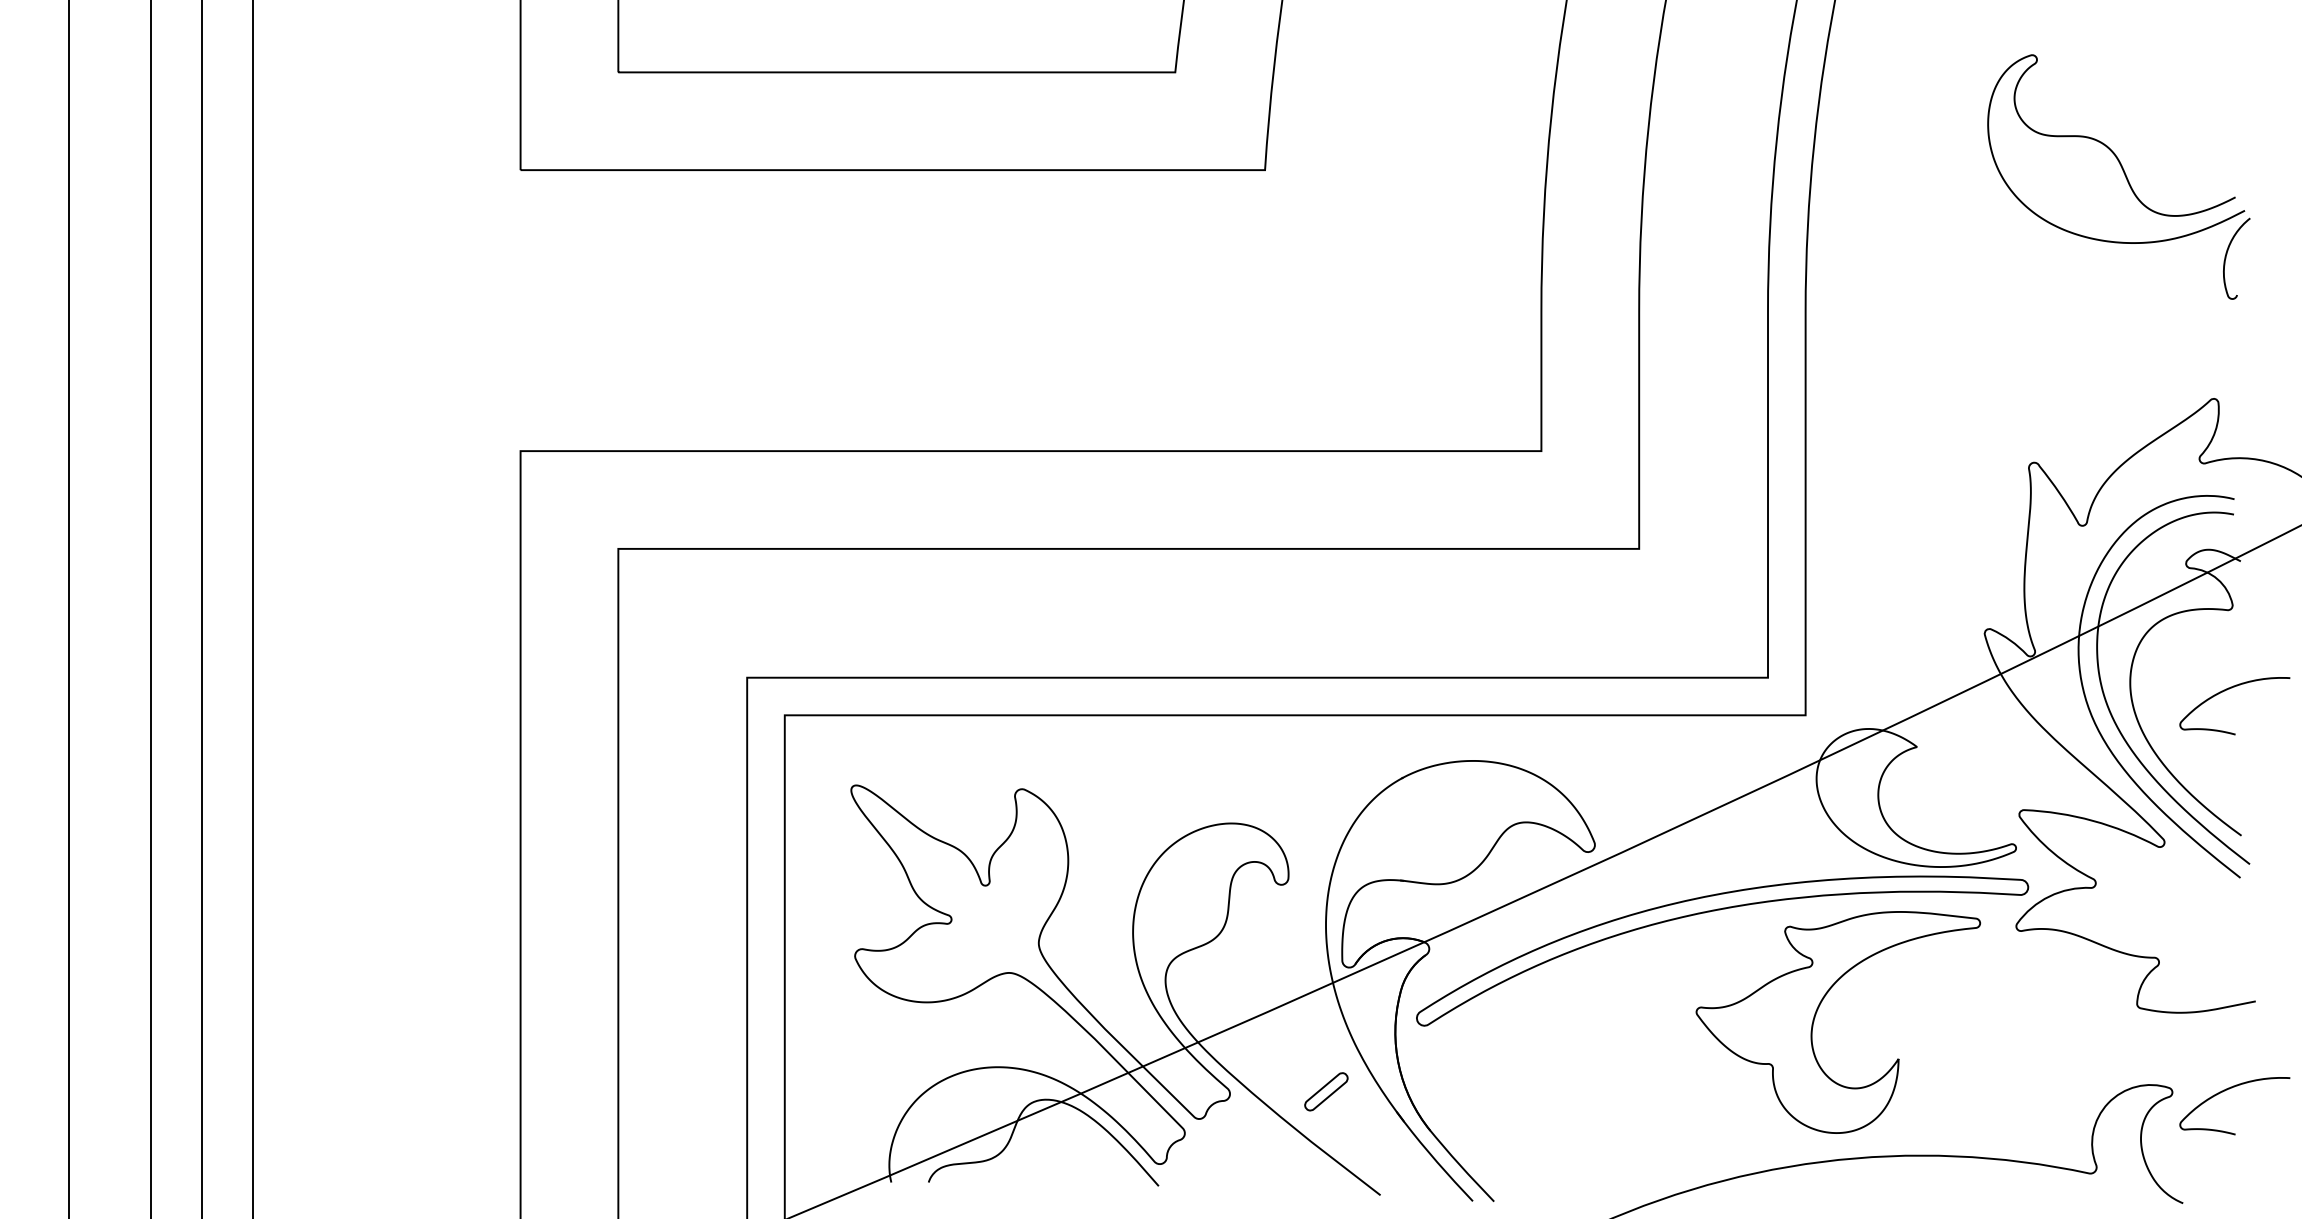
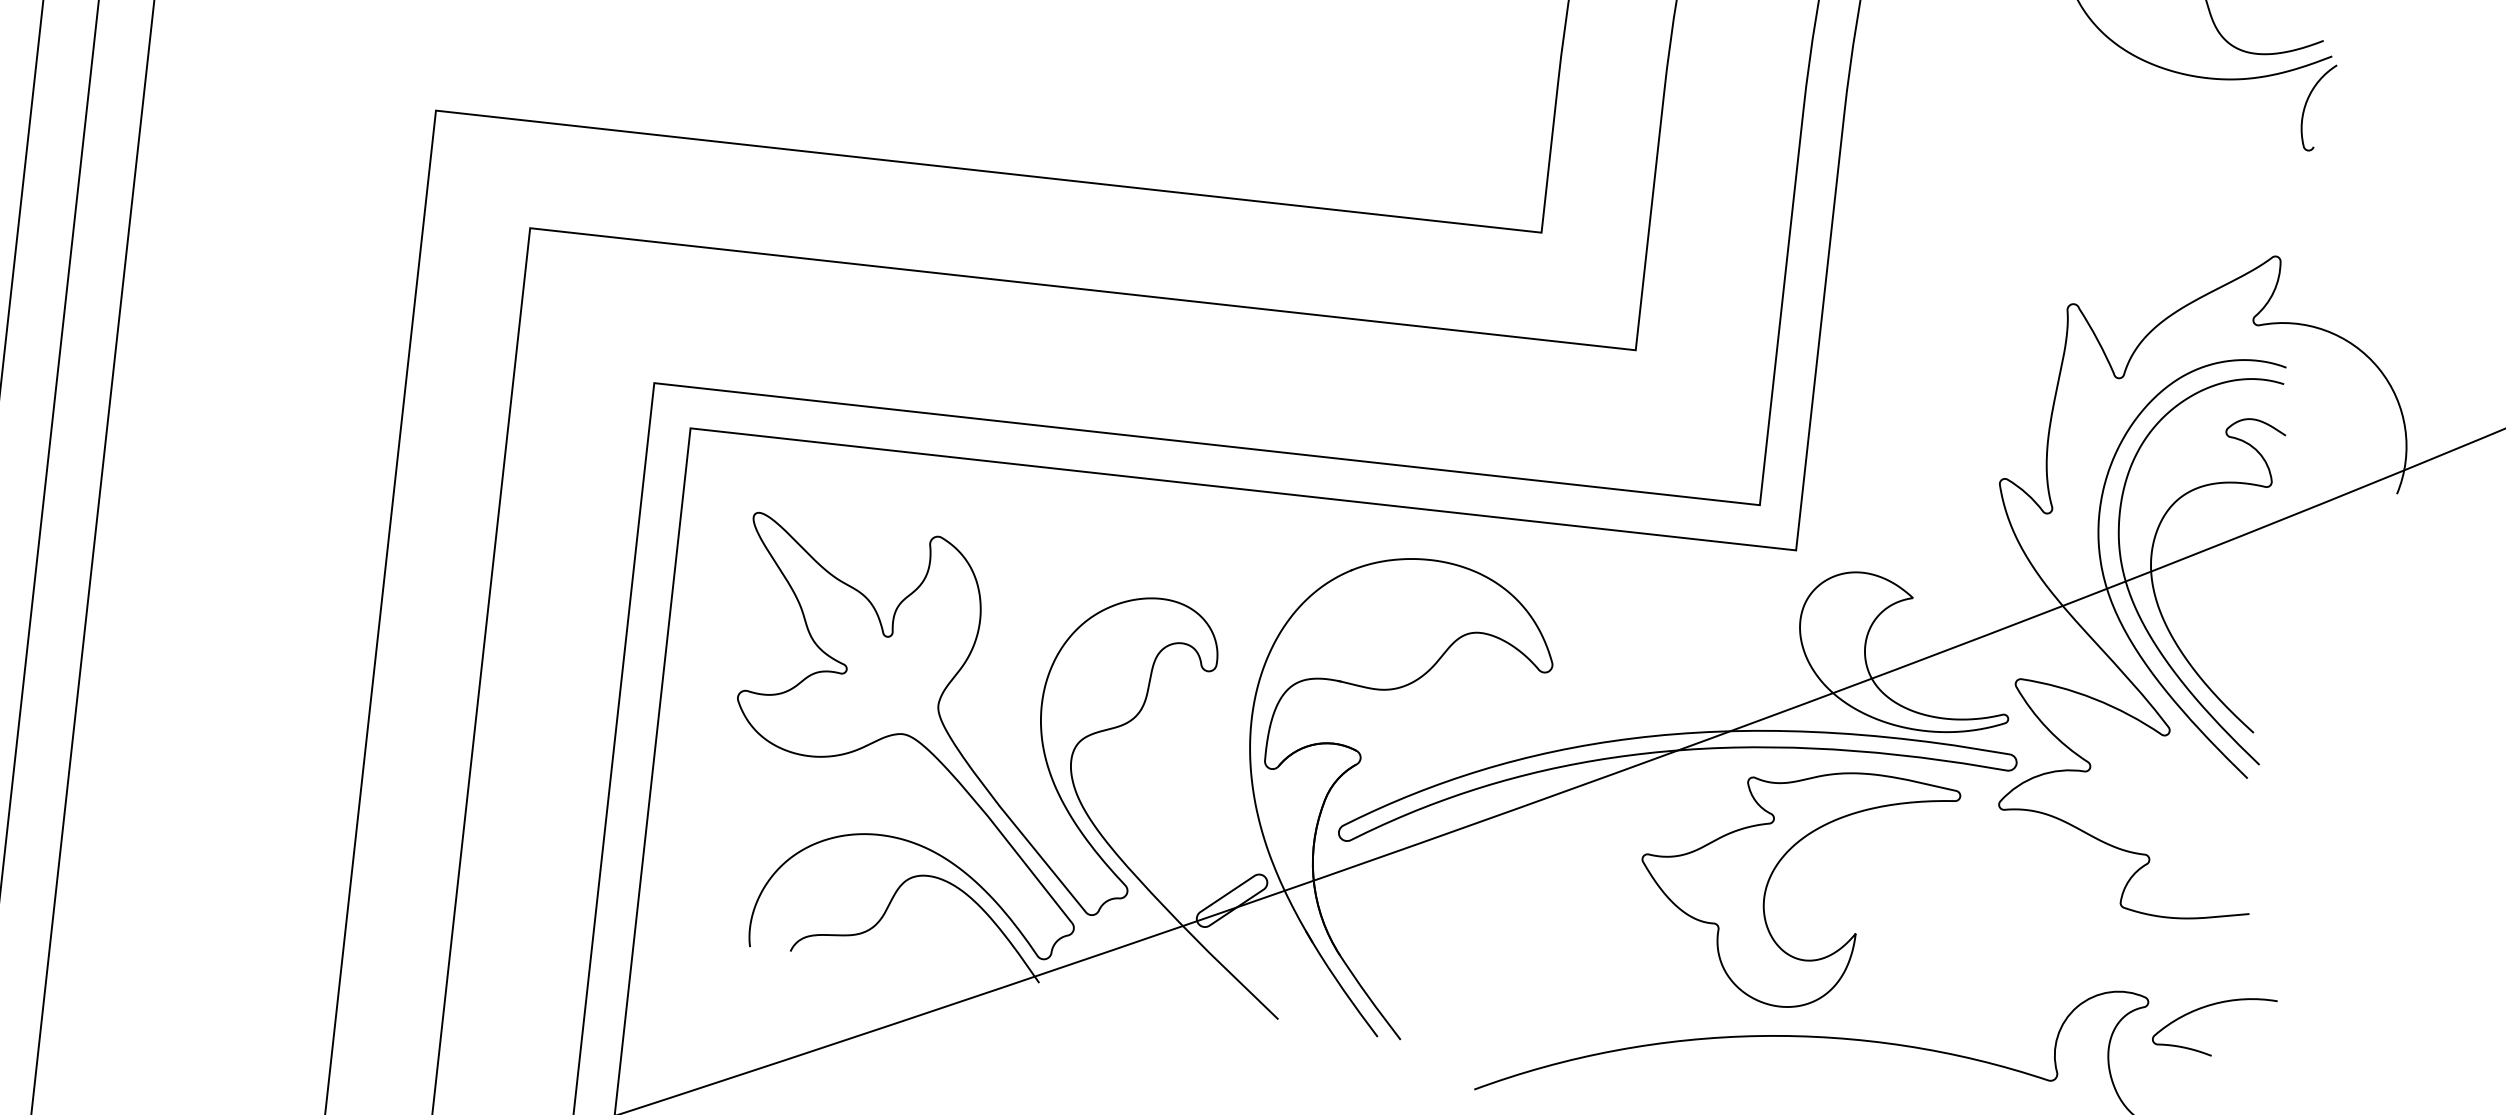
curve: (2227, 690) -> (2255, 573), removed
part: (1326, 1091) -> (1232, 900), size x1.43

